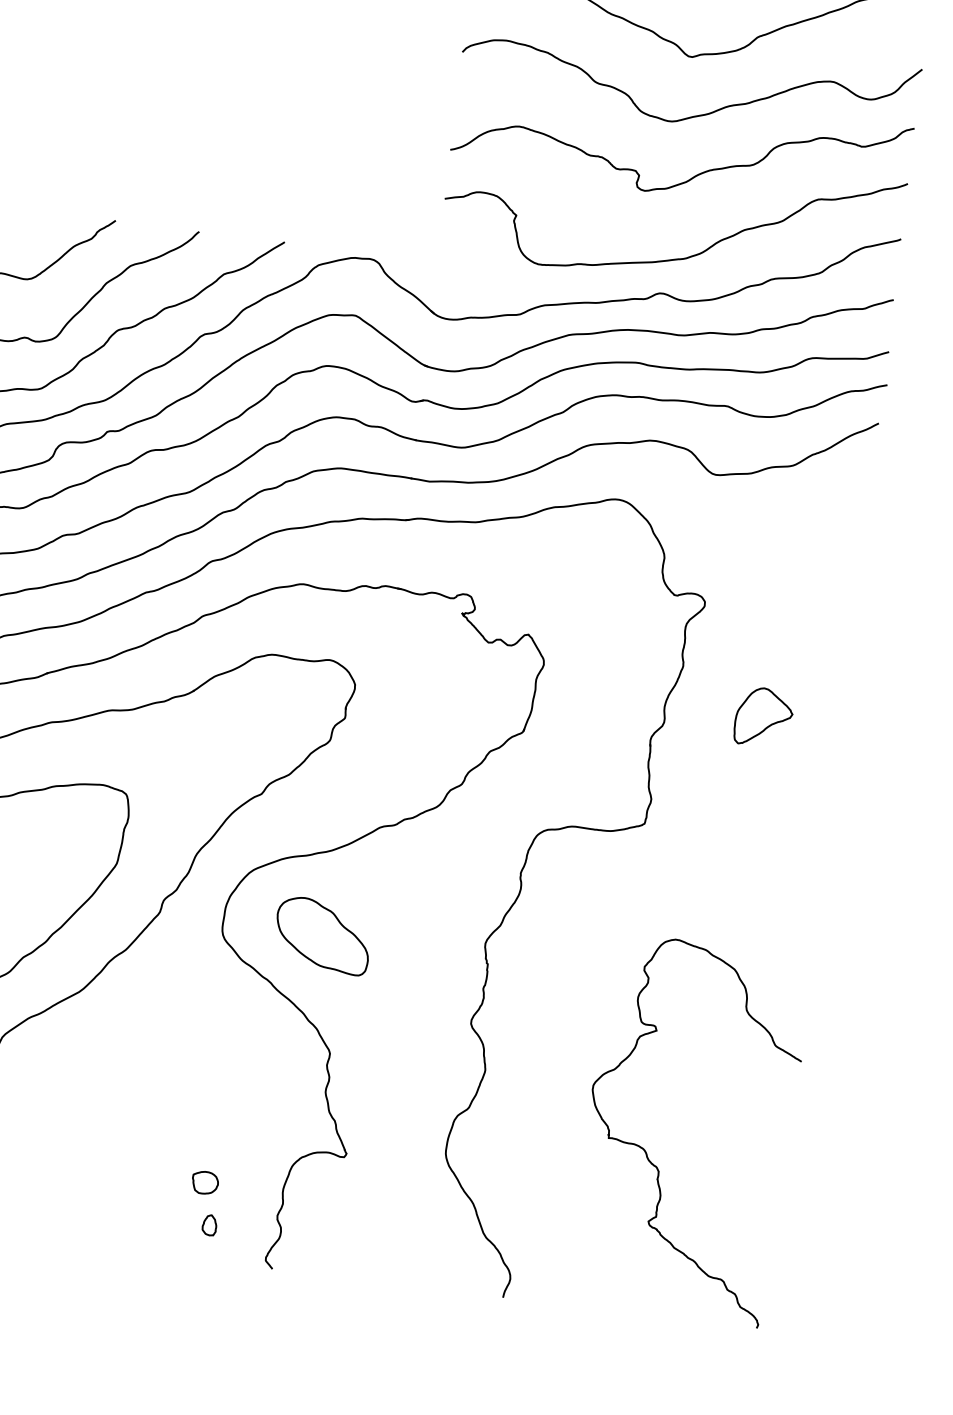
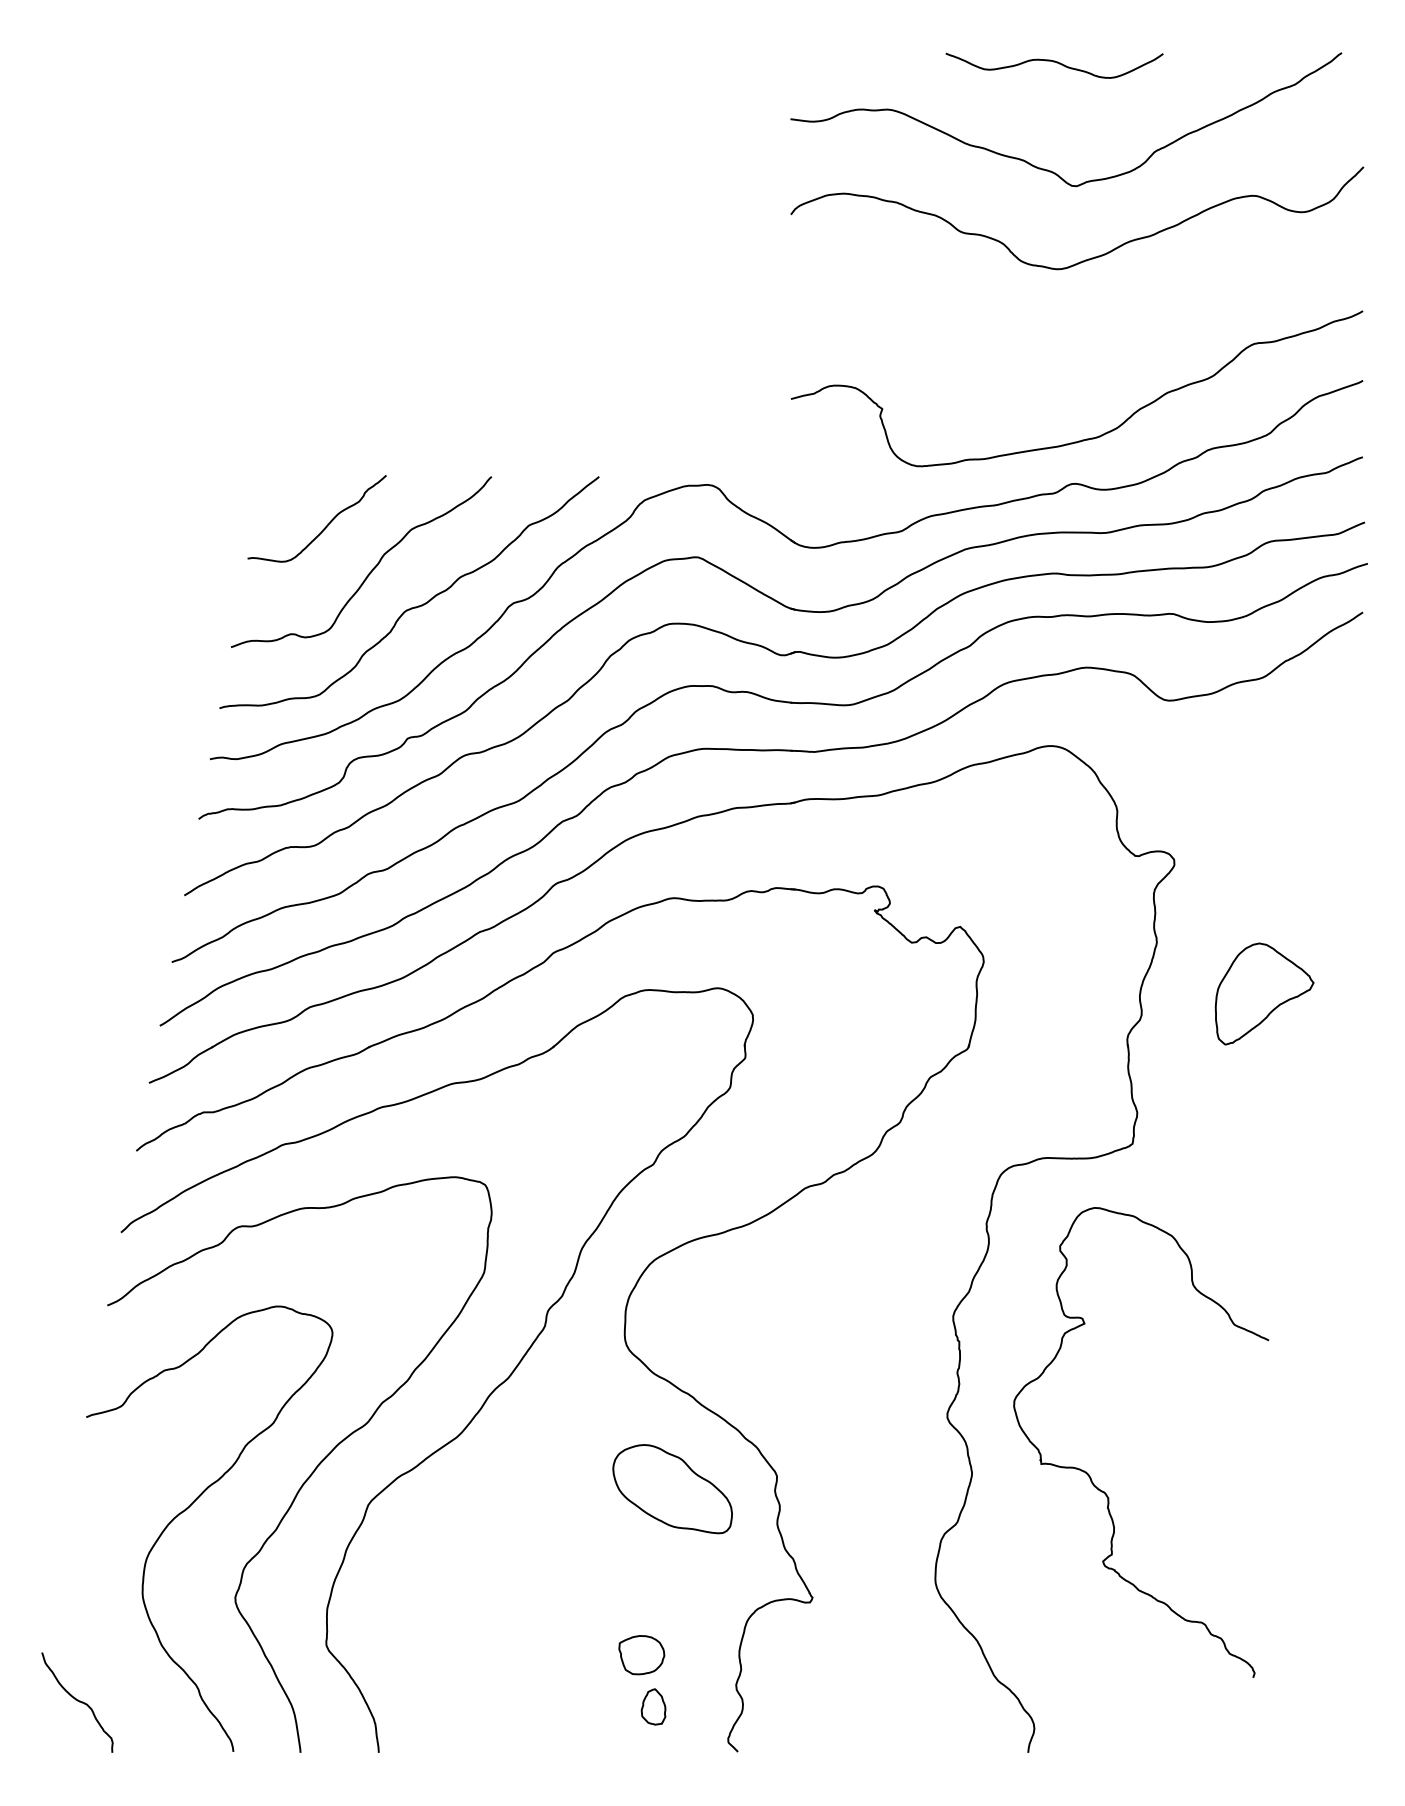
curve: (696, 174) -> (1099, 331), removed
part: (763, 717) -> (1264, 994), size x1.4
part: (322, 936) -> (672, 1489), moved
curve: (647, 1153) -> (1091, 1477), moved
part: (205, 1182) -> (641, 1654), size x1.4
part: (209, 1224) -> (653, 1706), size x1.4

